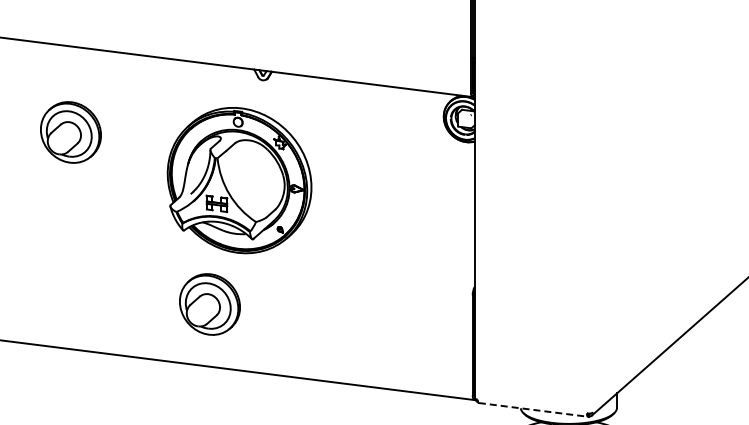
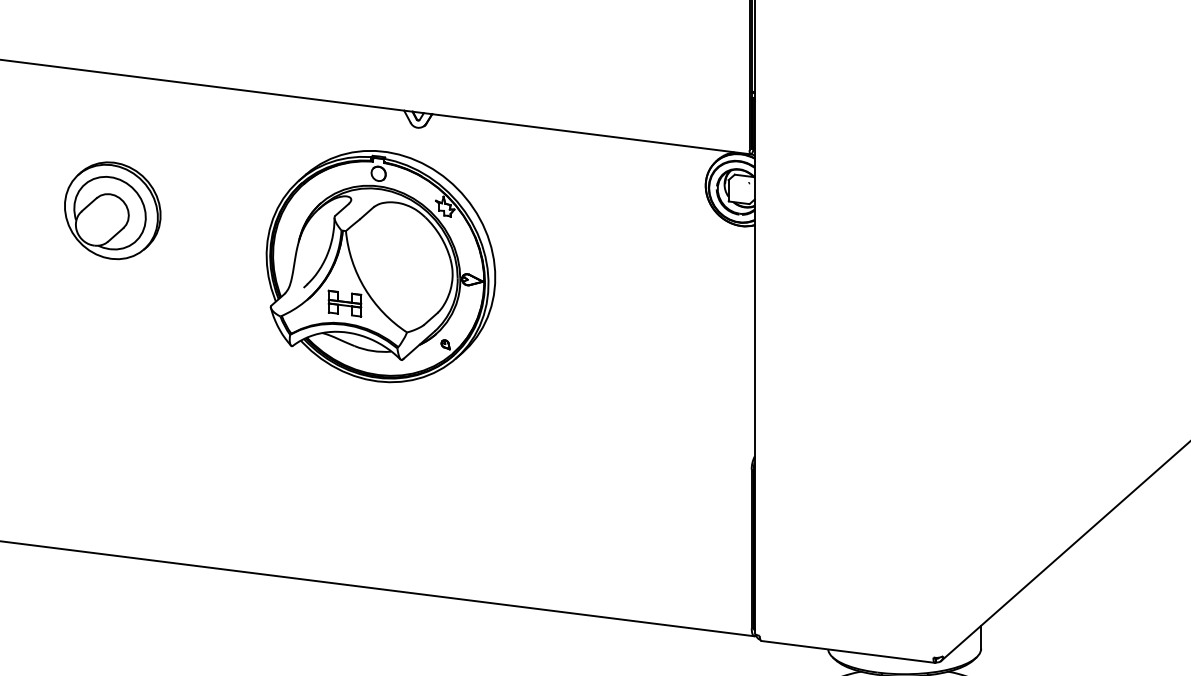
part: (239, 180) -> (380, 266), moved
part: (209, 304) -> (333, 484), removed
line: (533, 409) -> (848, 651), dashed -> solid

